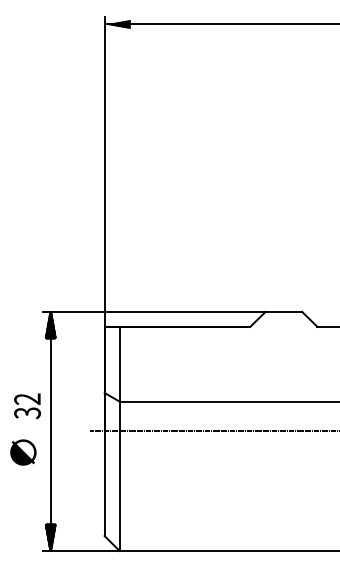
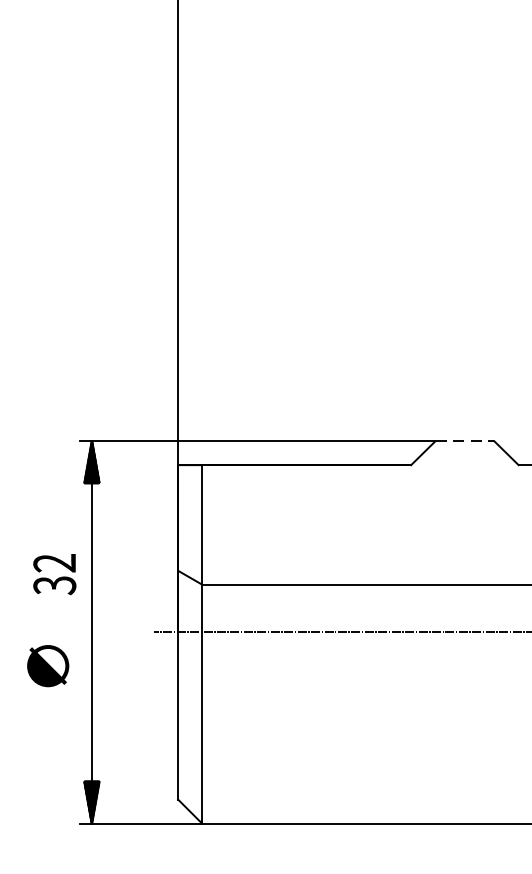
line: (284, 312) -> (465, 442), solid -> dashed
text: (27, 406) -> (54, 574), moved

